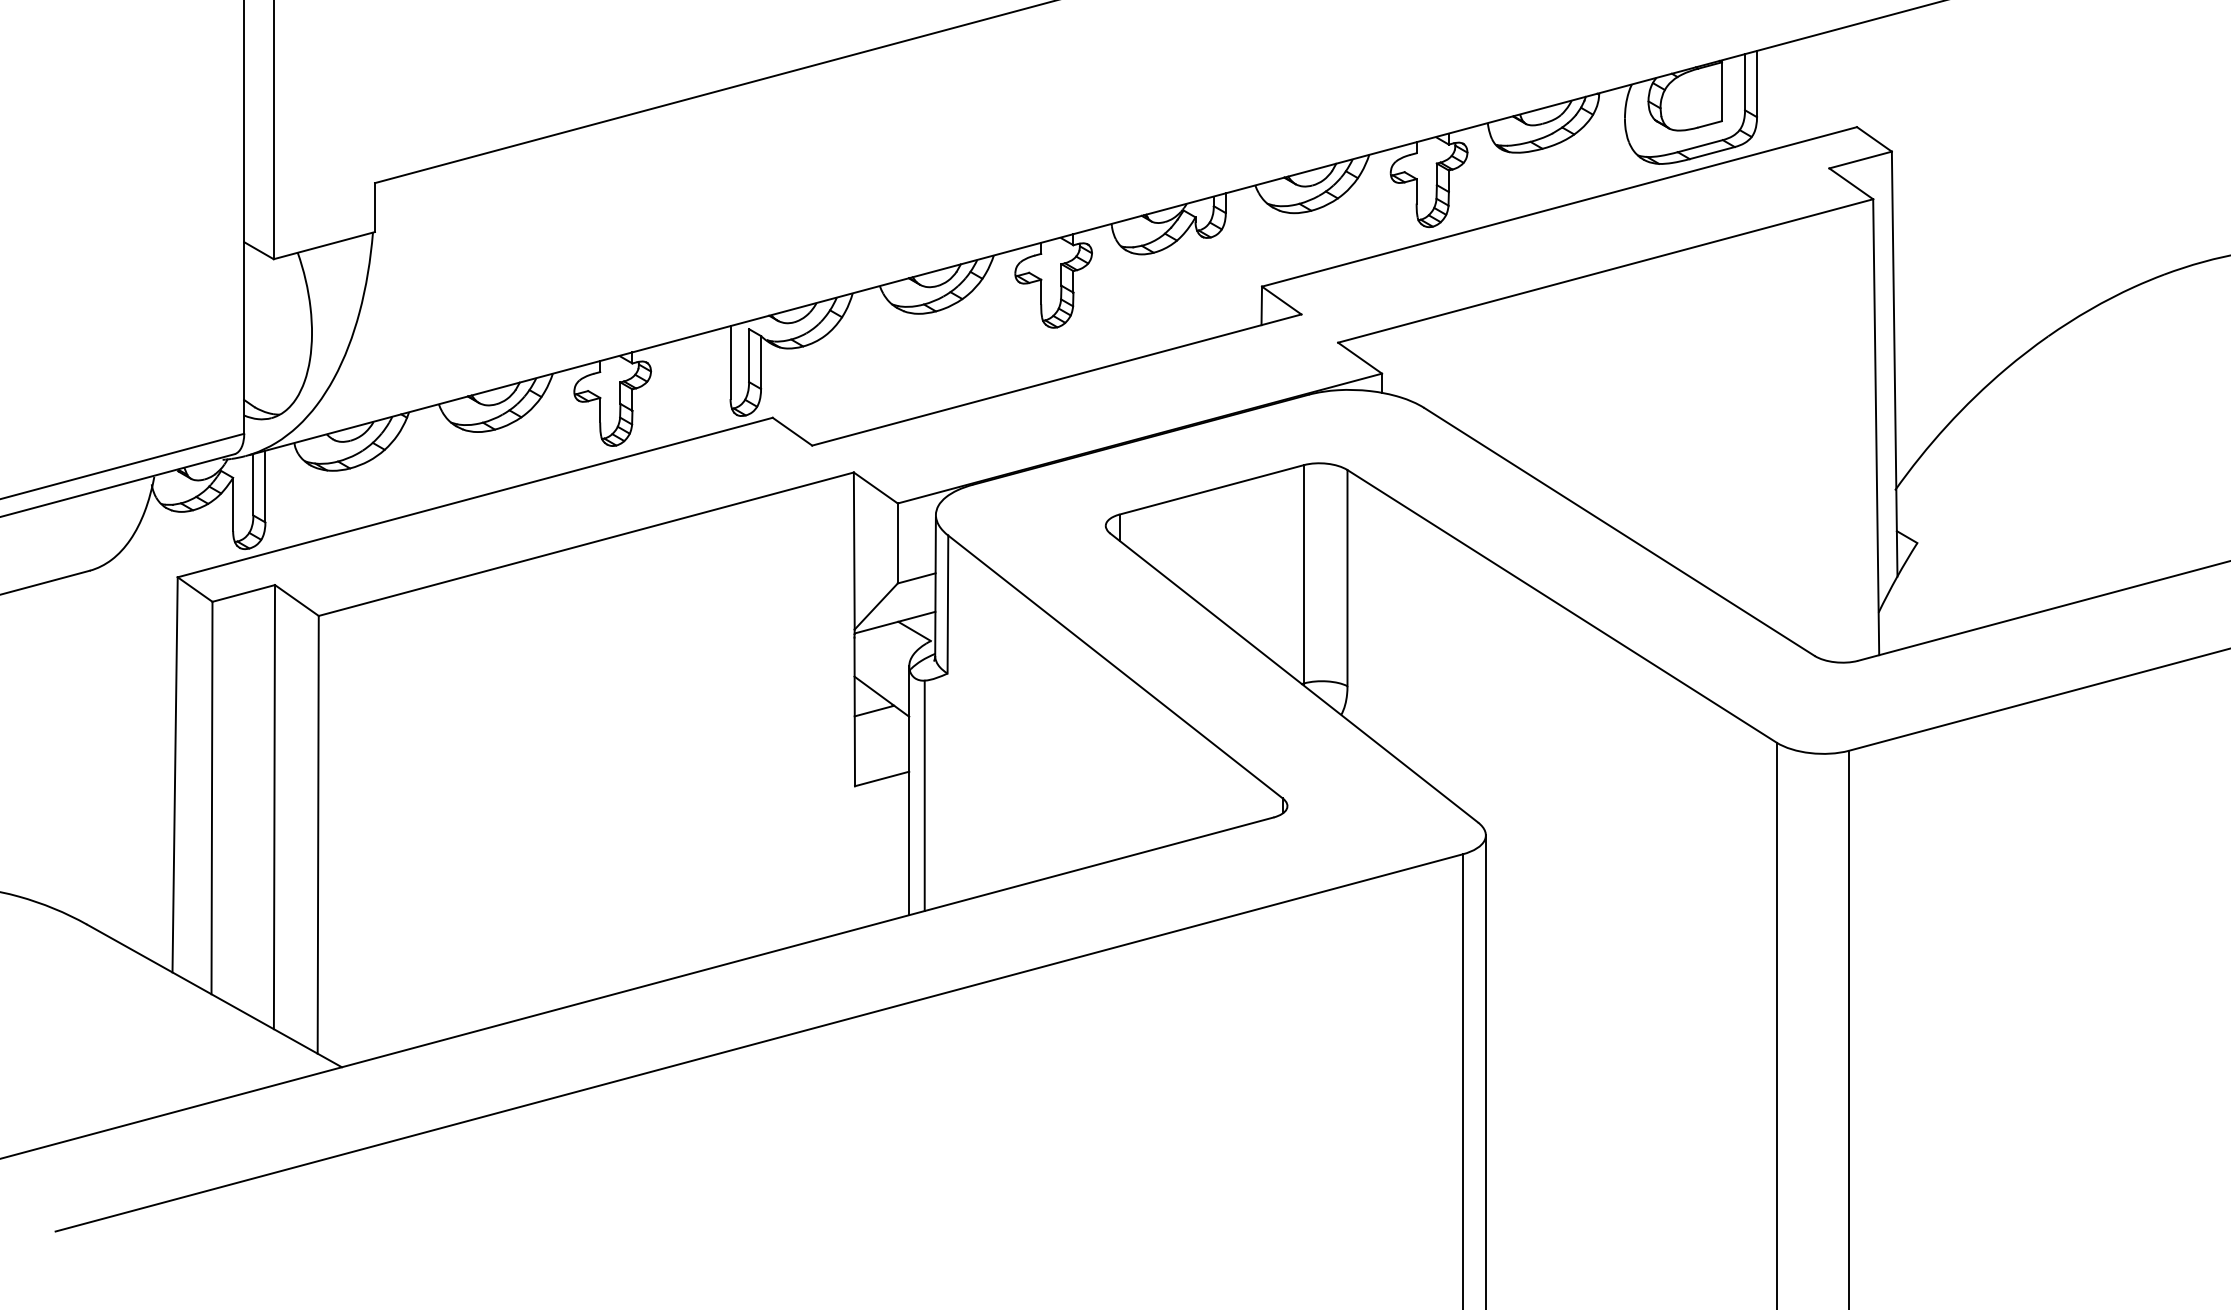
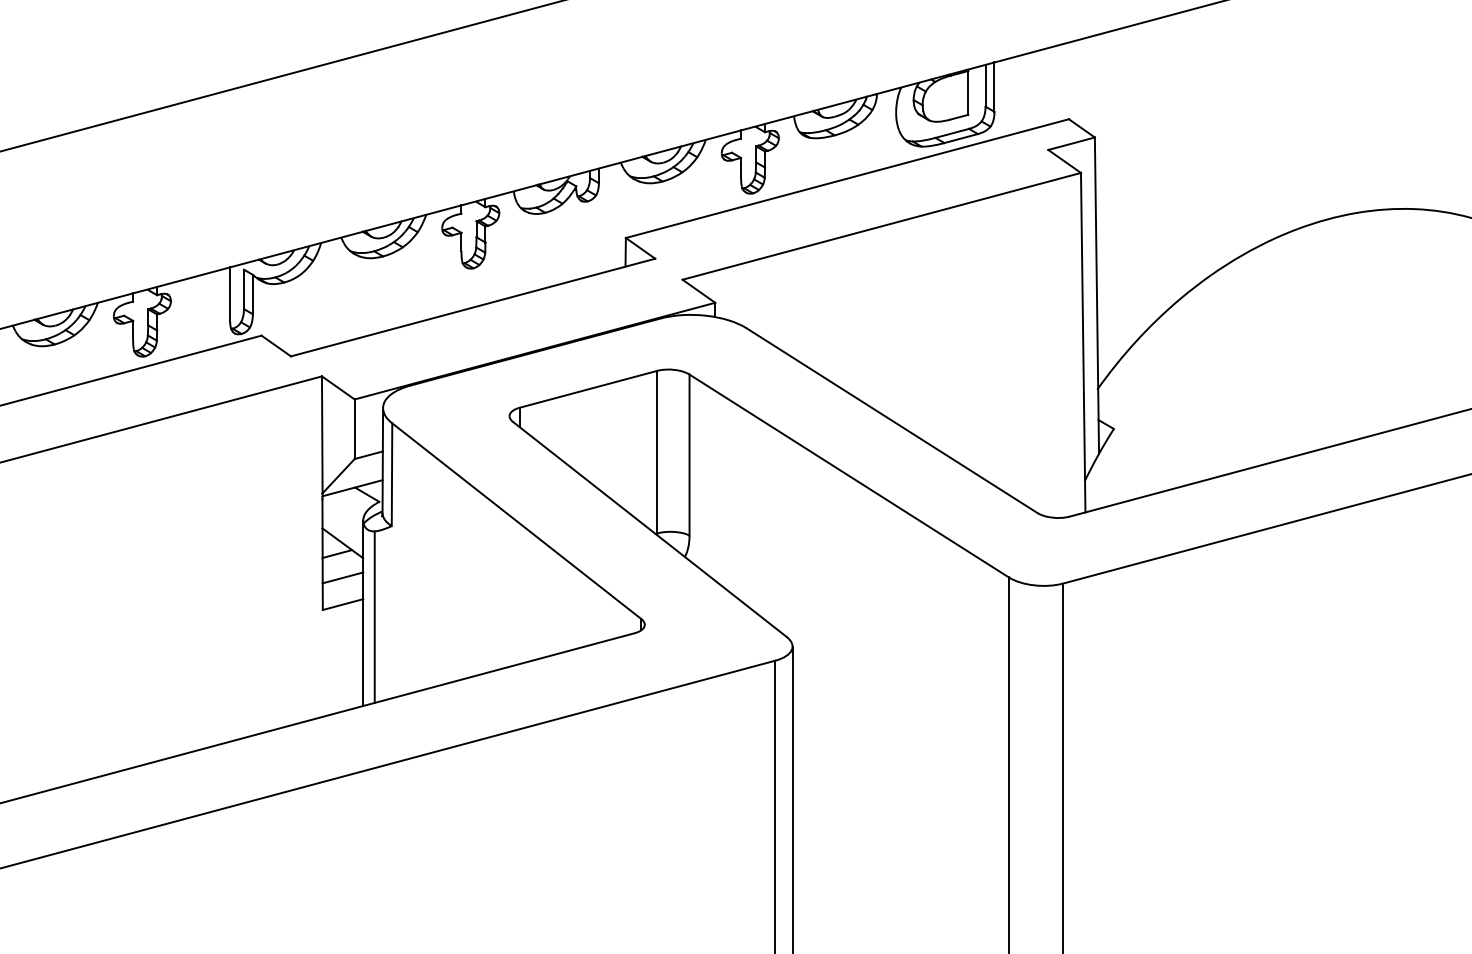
line: (881, 742) -> (342, 577), added

